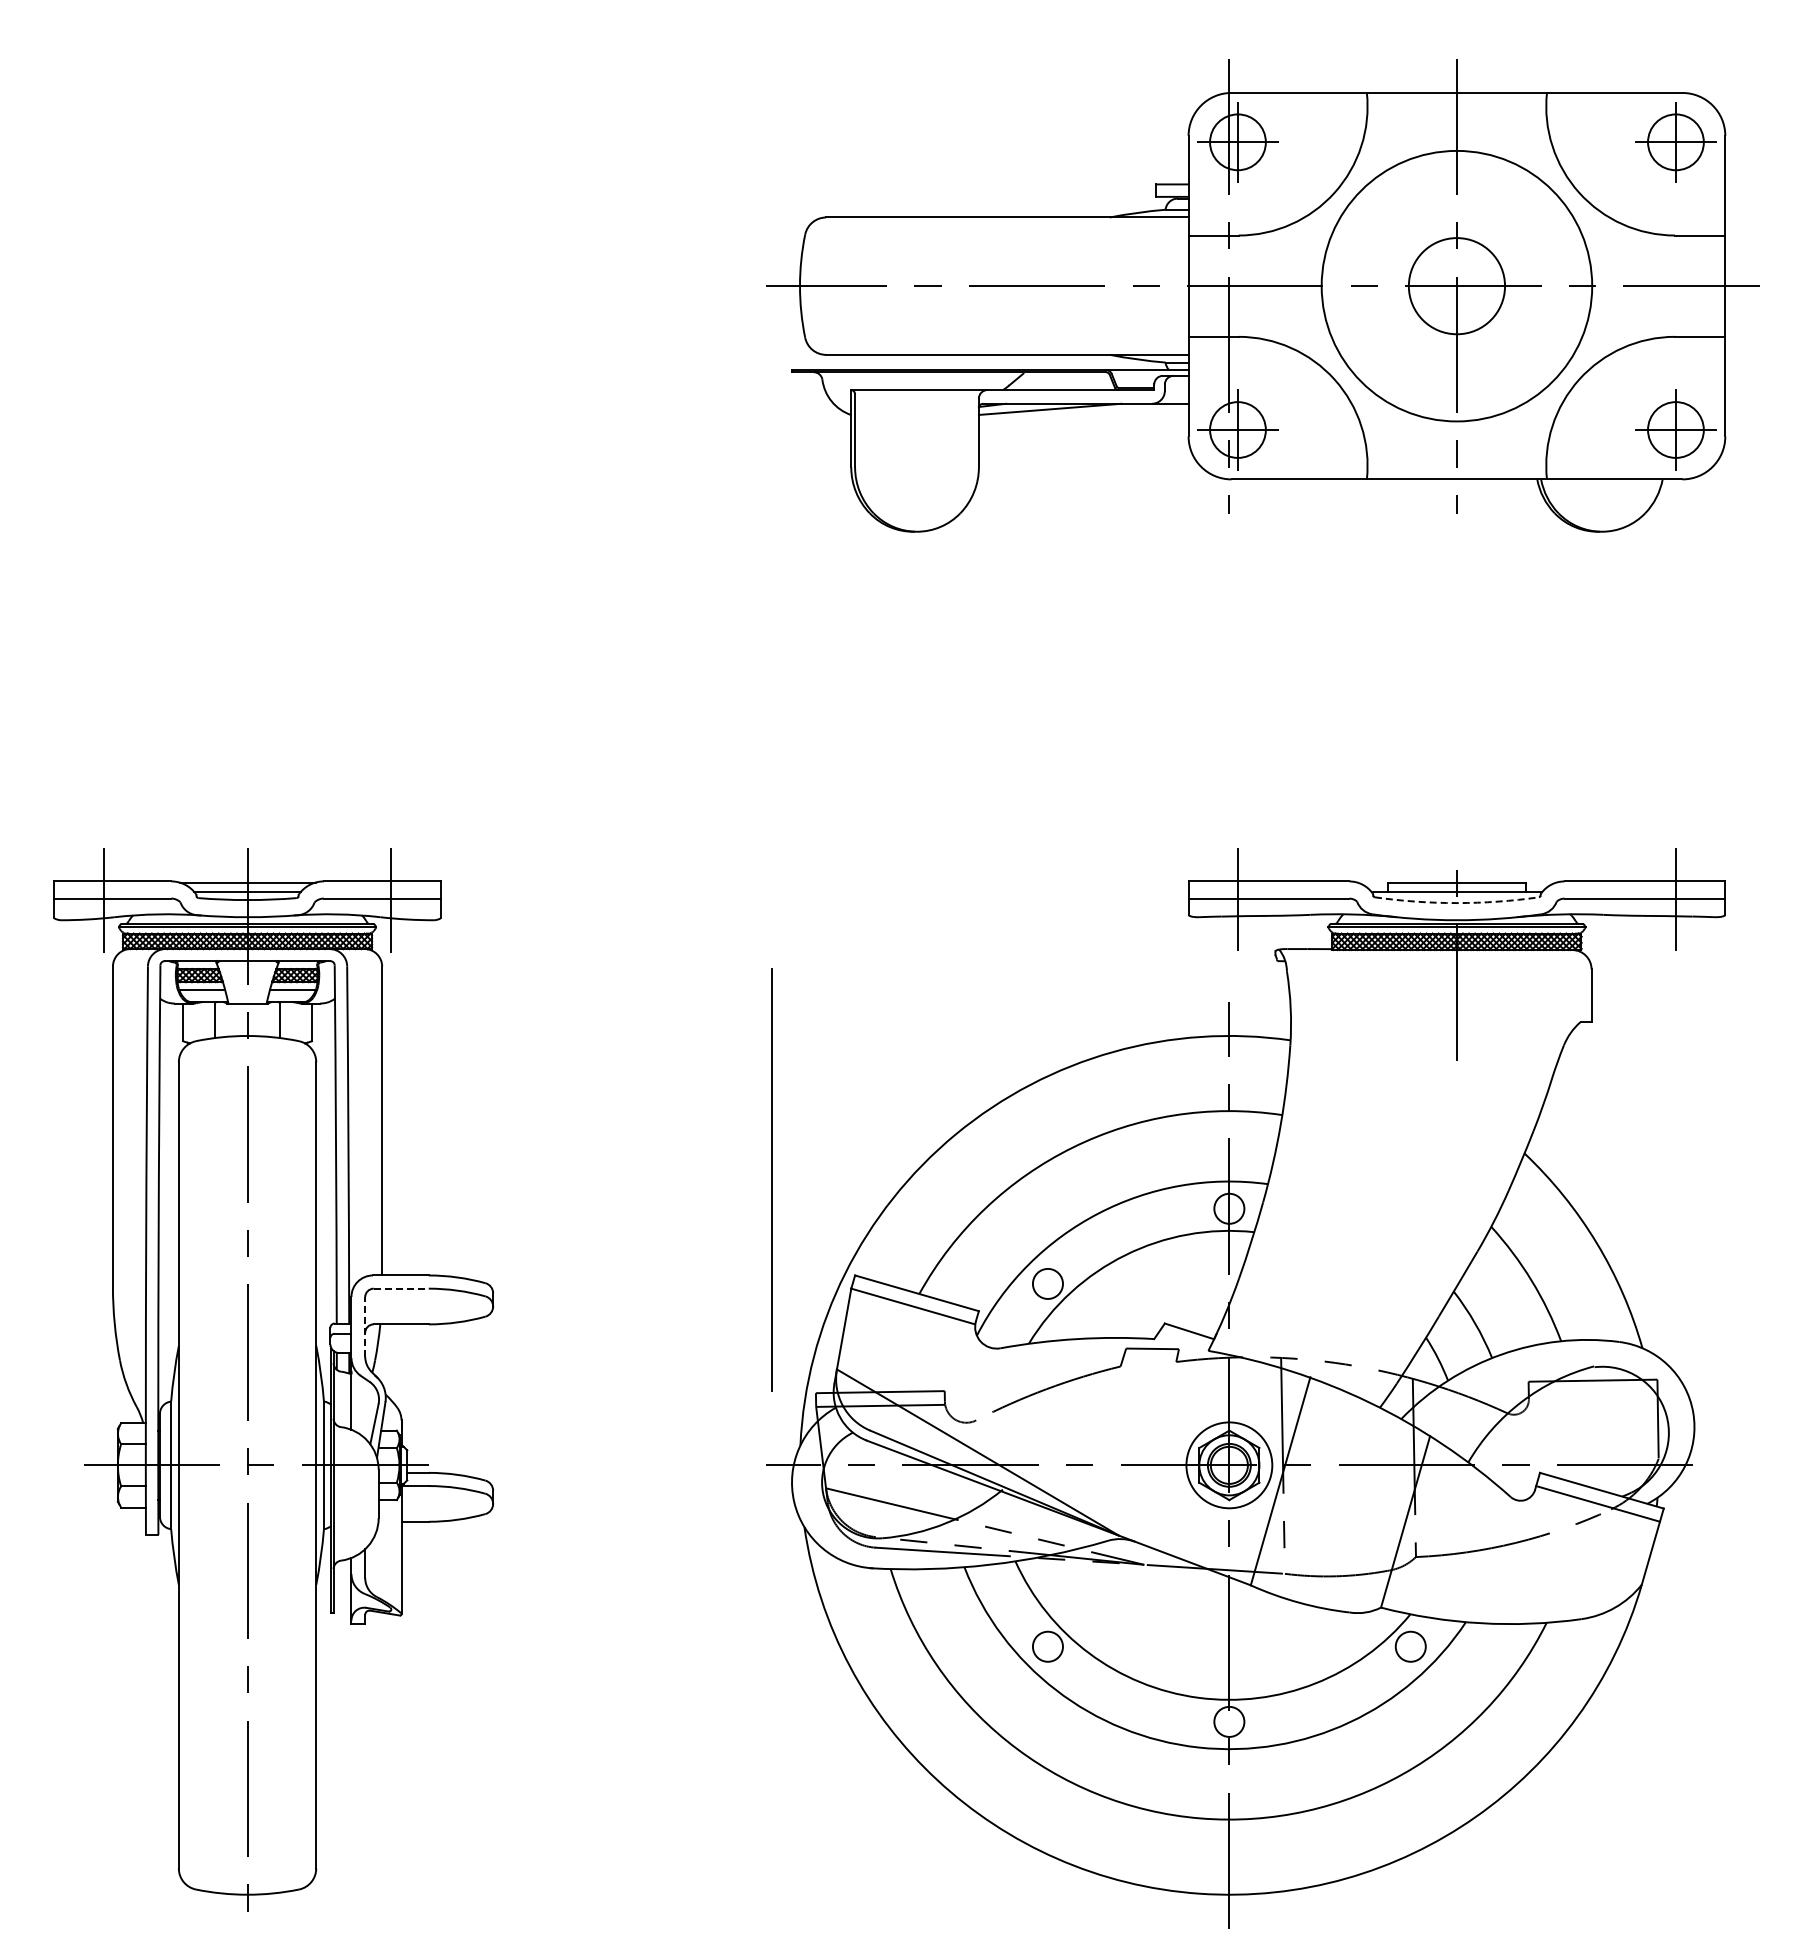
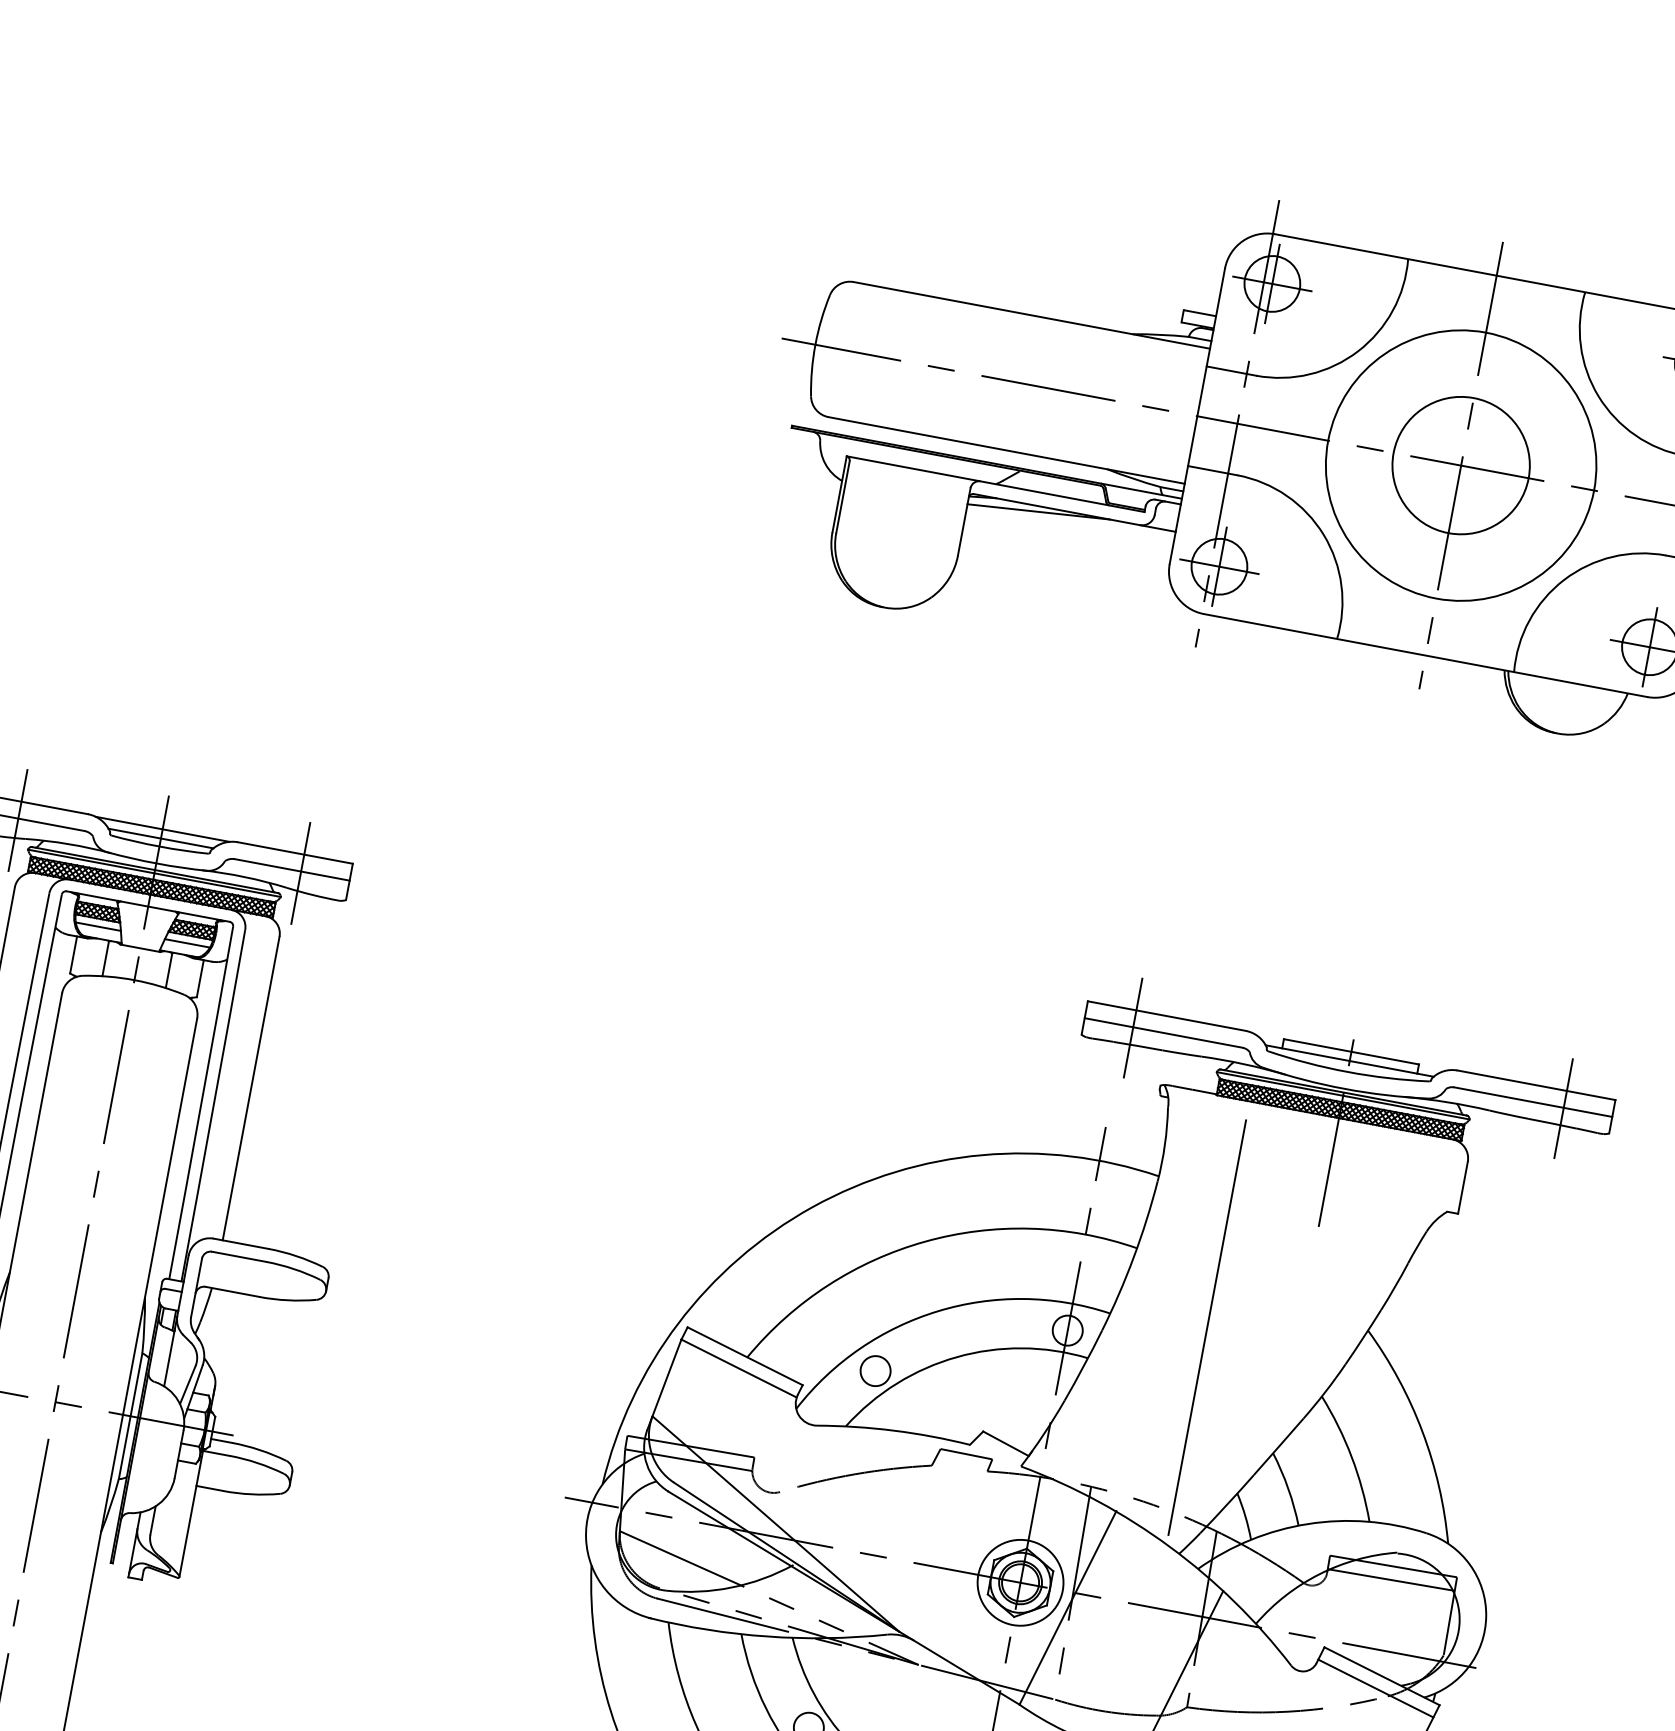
circle: (1456, 285) -> (1460, 464), size x1.43
arc: (1456, 903) -> (1347, 1072), dashed -> solid
line: (771, 1179) -> (1206, 1326), moved
line: (401, 1288) -> (239, 1256), dashed -> solid
line: (365, 1326) -> (196, 1287), dashed -> solid
line: (1592, 1394) -> (1390, 1579), added

